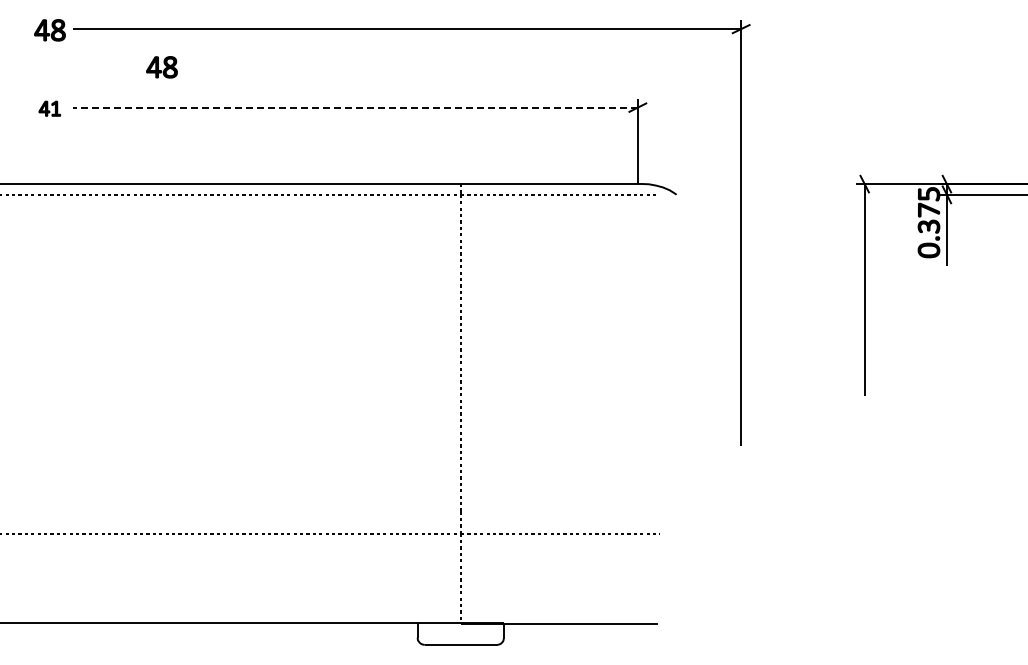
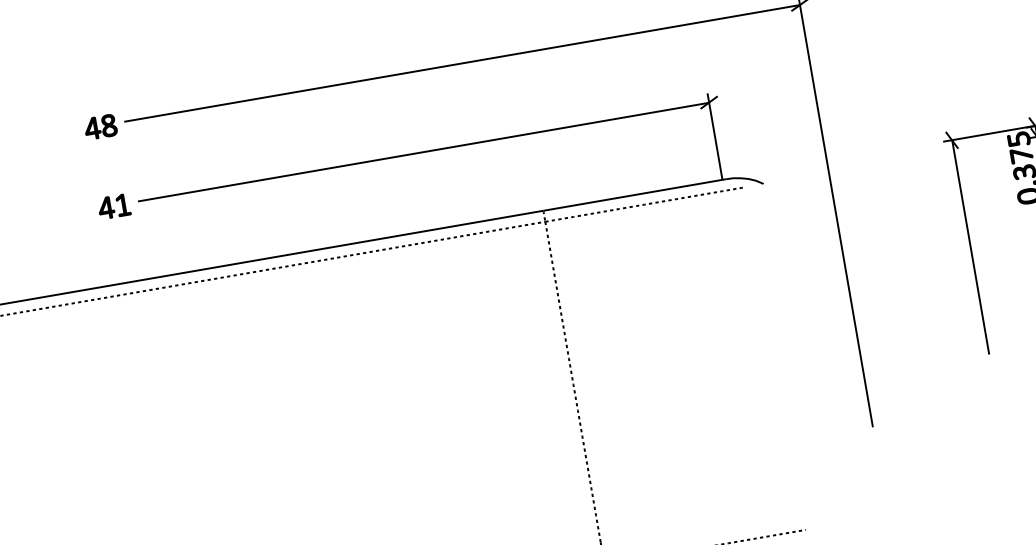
part: (161, 67) -> (220, 145), removed
line: (355, 107) -> (423, 151), dashed -> solid
part: (49, 108) -> (113, 206), size x1.43

